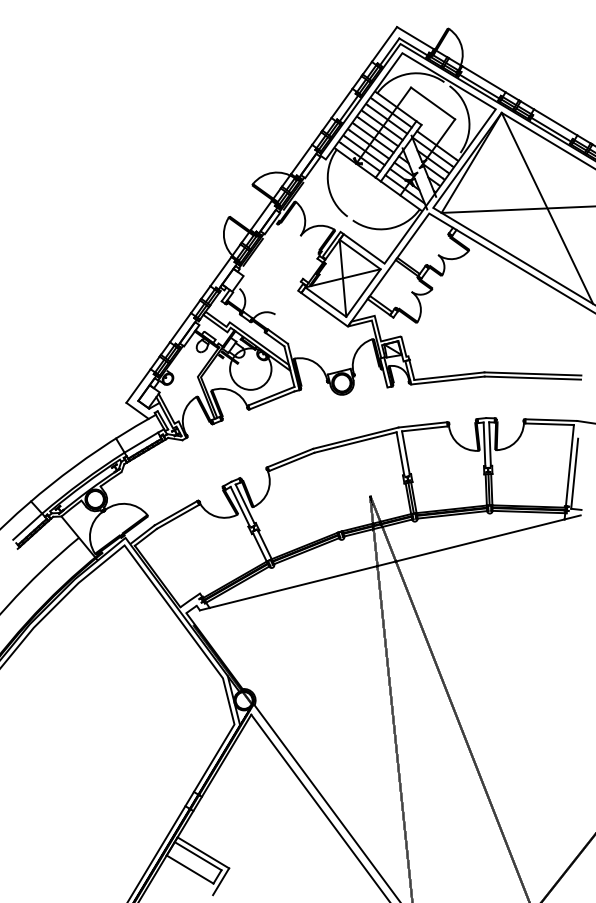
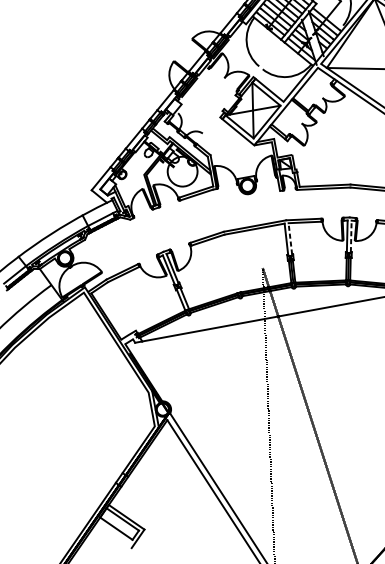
line: (490, 444) -> (351, 236), solid -> dashed
line: (405, 452) -> (290, 238), solid -> dashed

